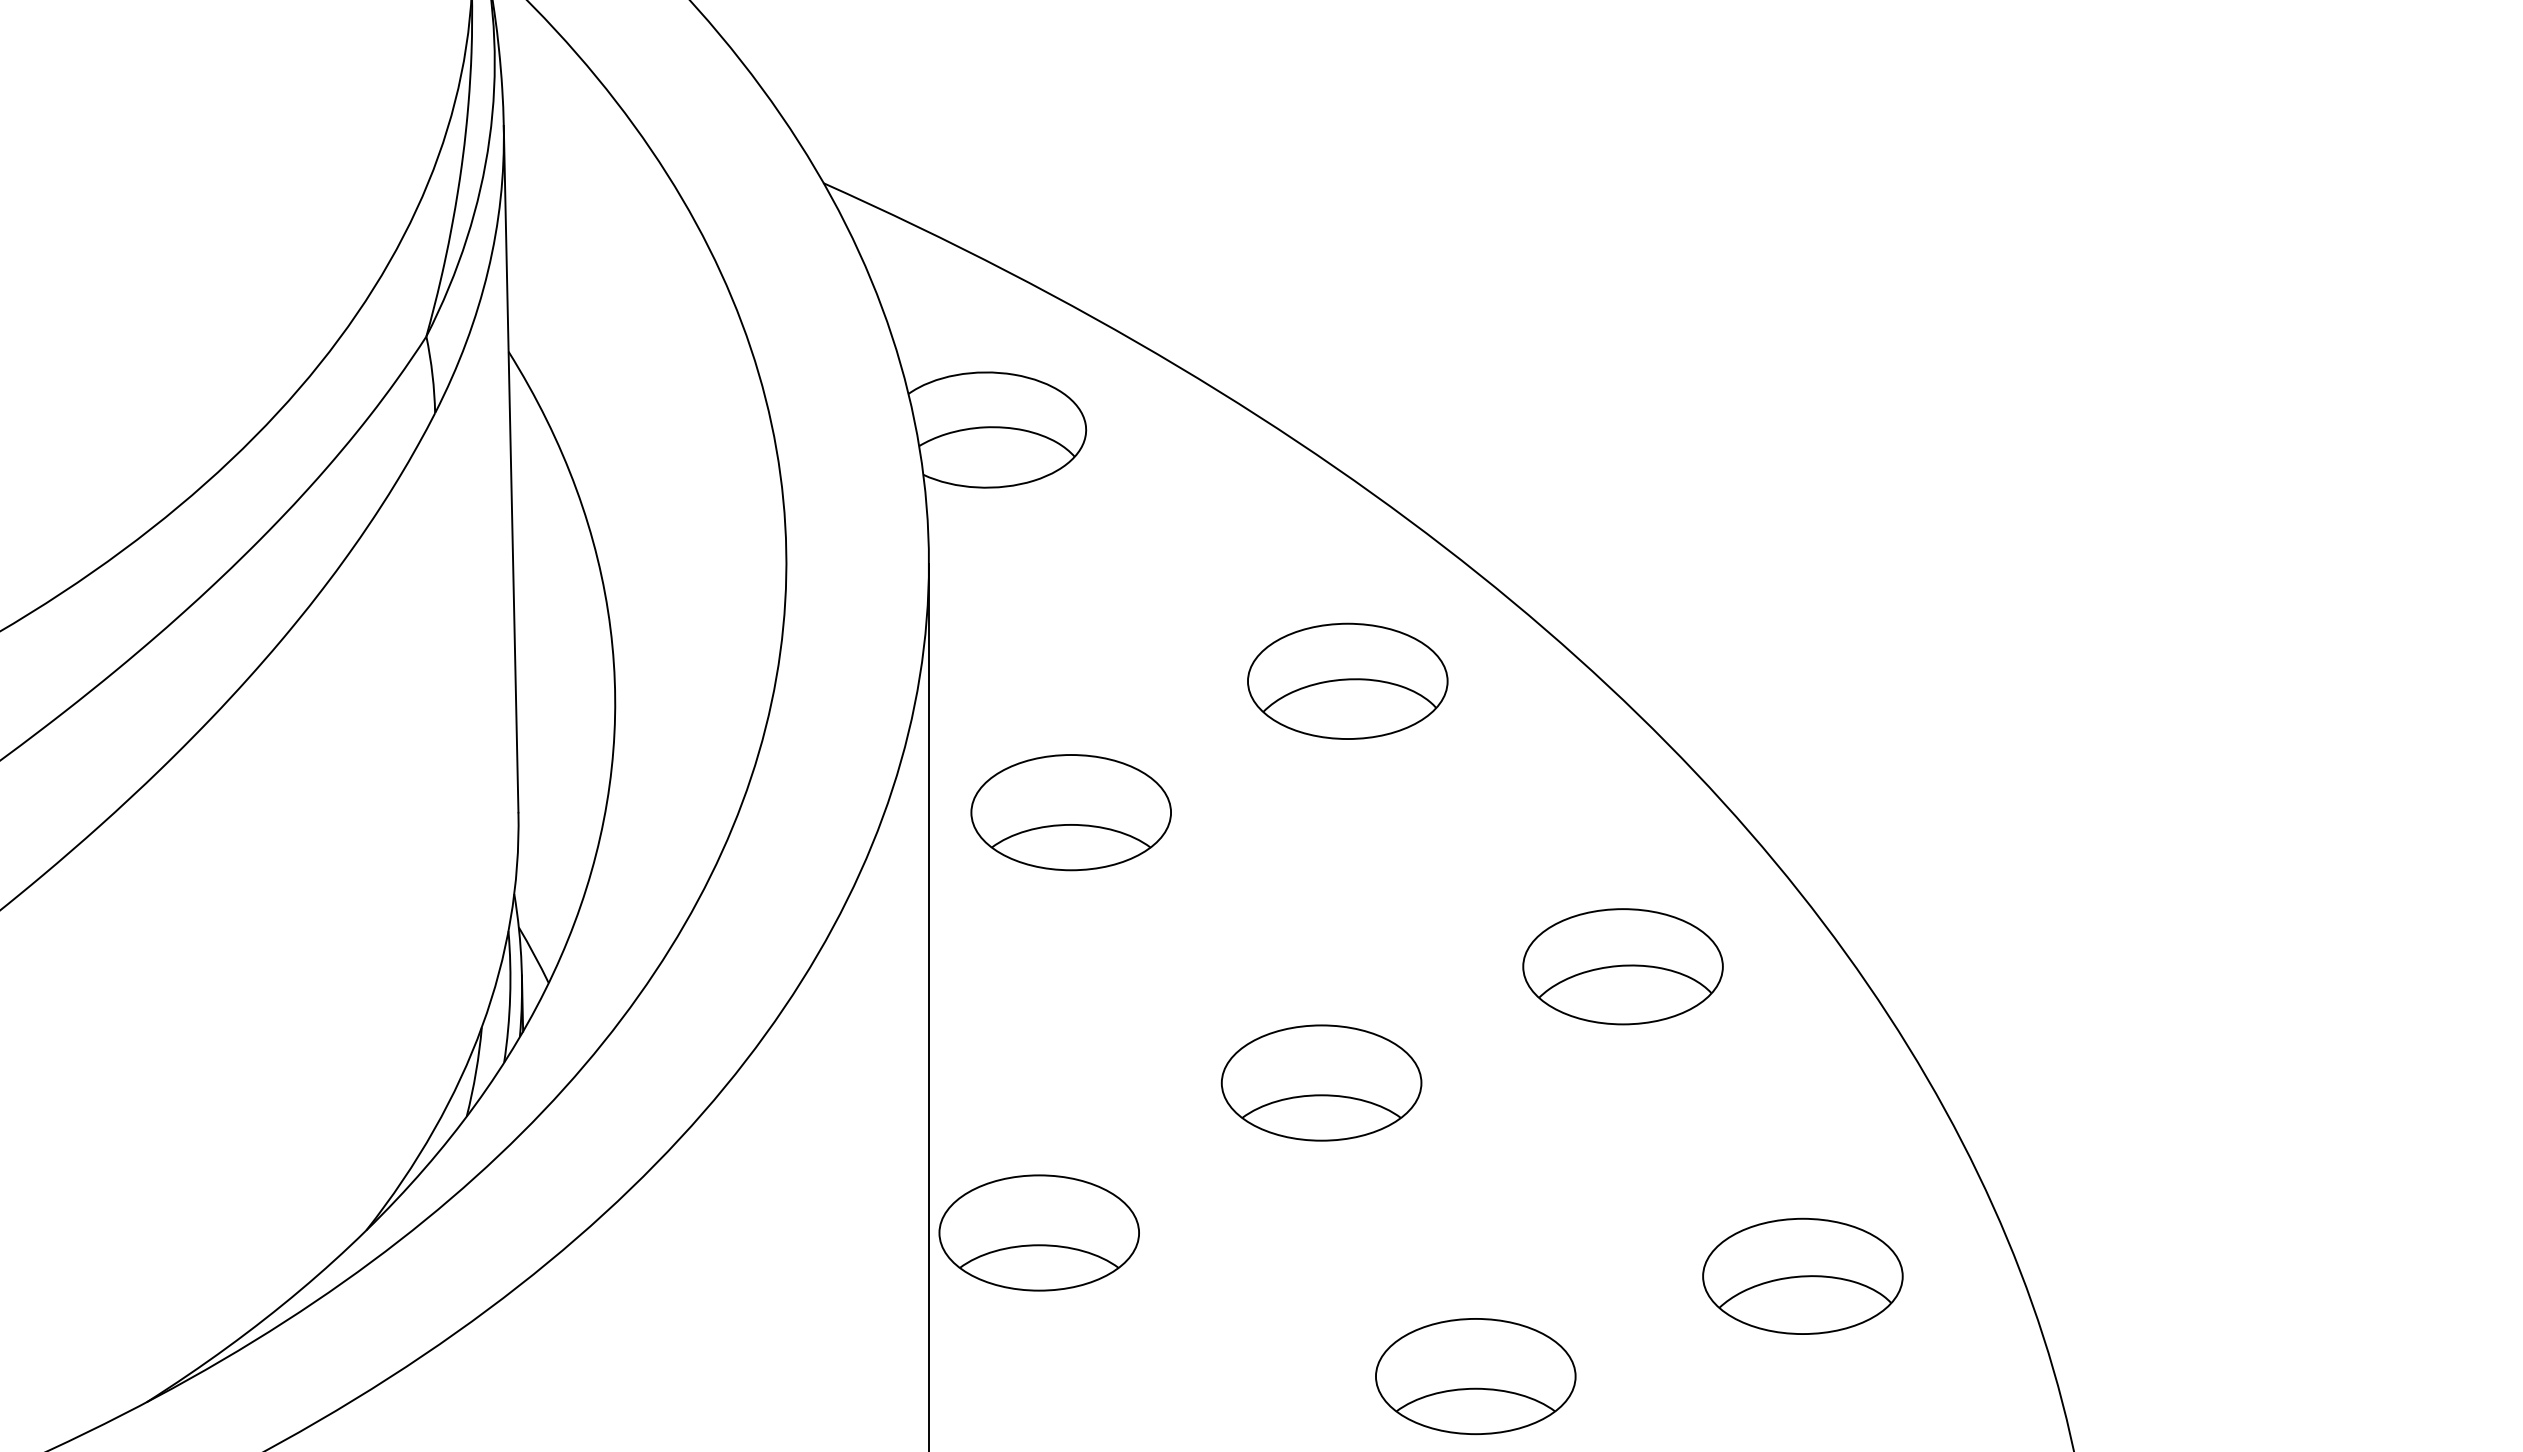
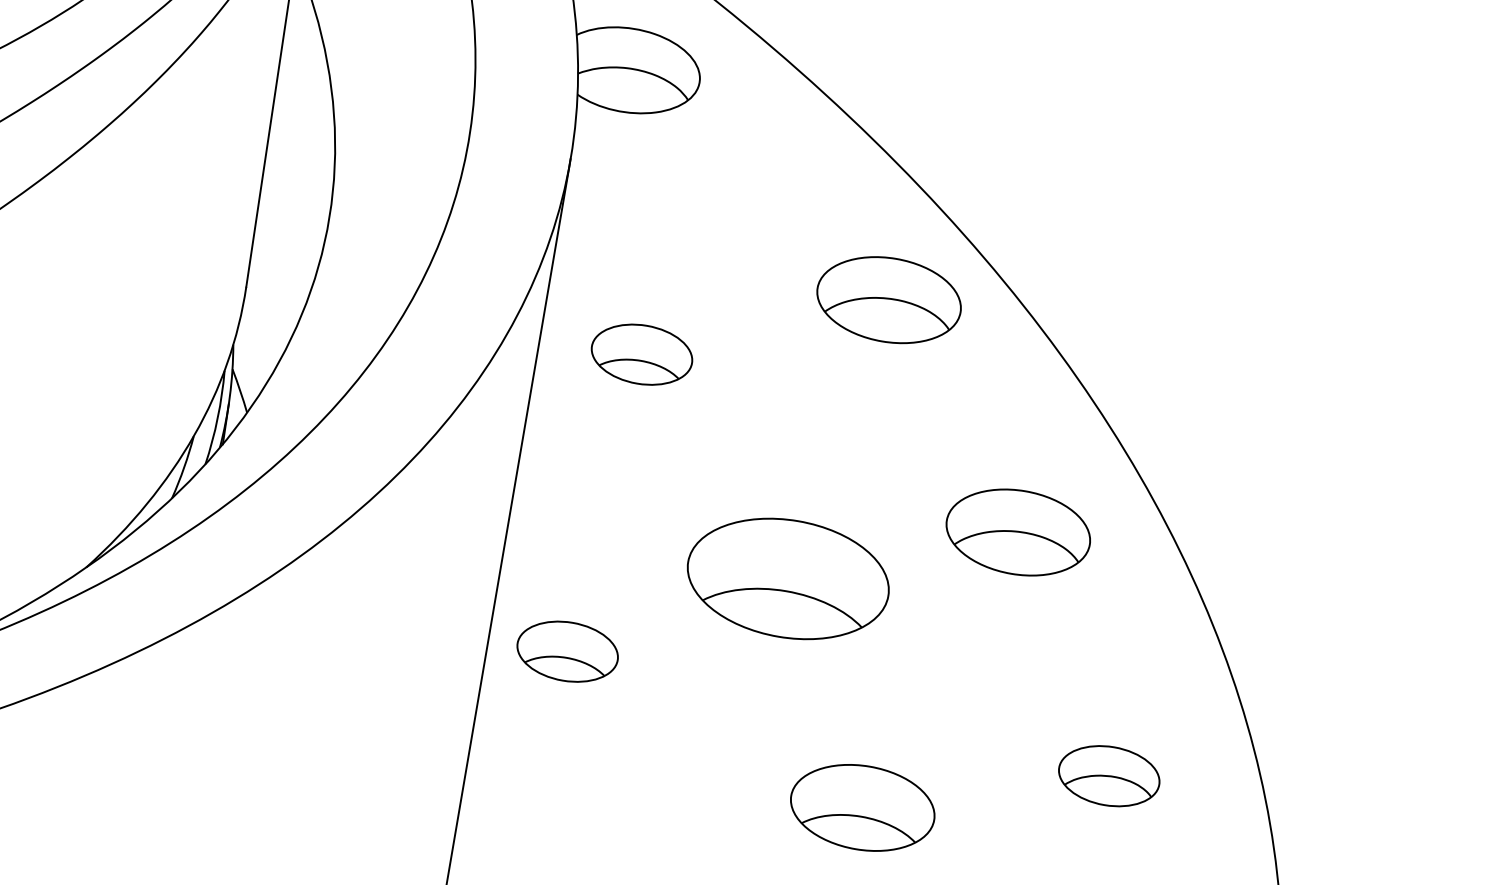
part: (1347, 680) -> (889, 299), moved
part: (1070, 812) -> (641, 354), size x0.7
part: (1321, 1082) -> (788, 578), size x1.4
part: (1038, 1232) -> (567, 651), size x0.7
part: (1802, 1275) -> (1109, 775), size x0.7

